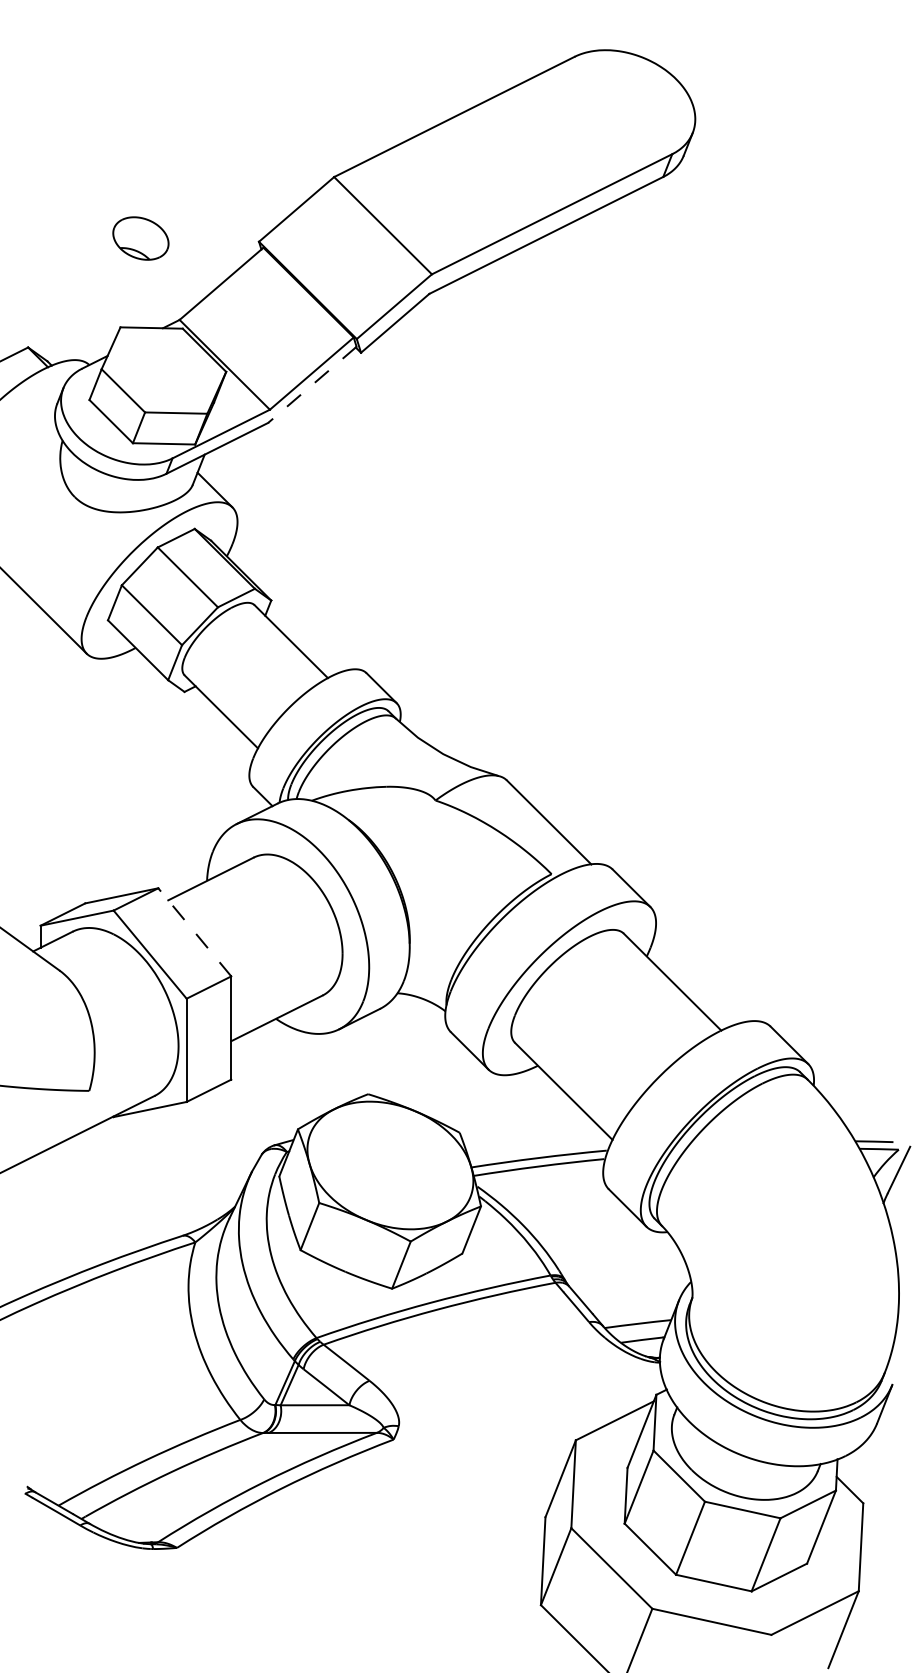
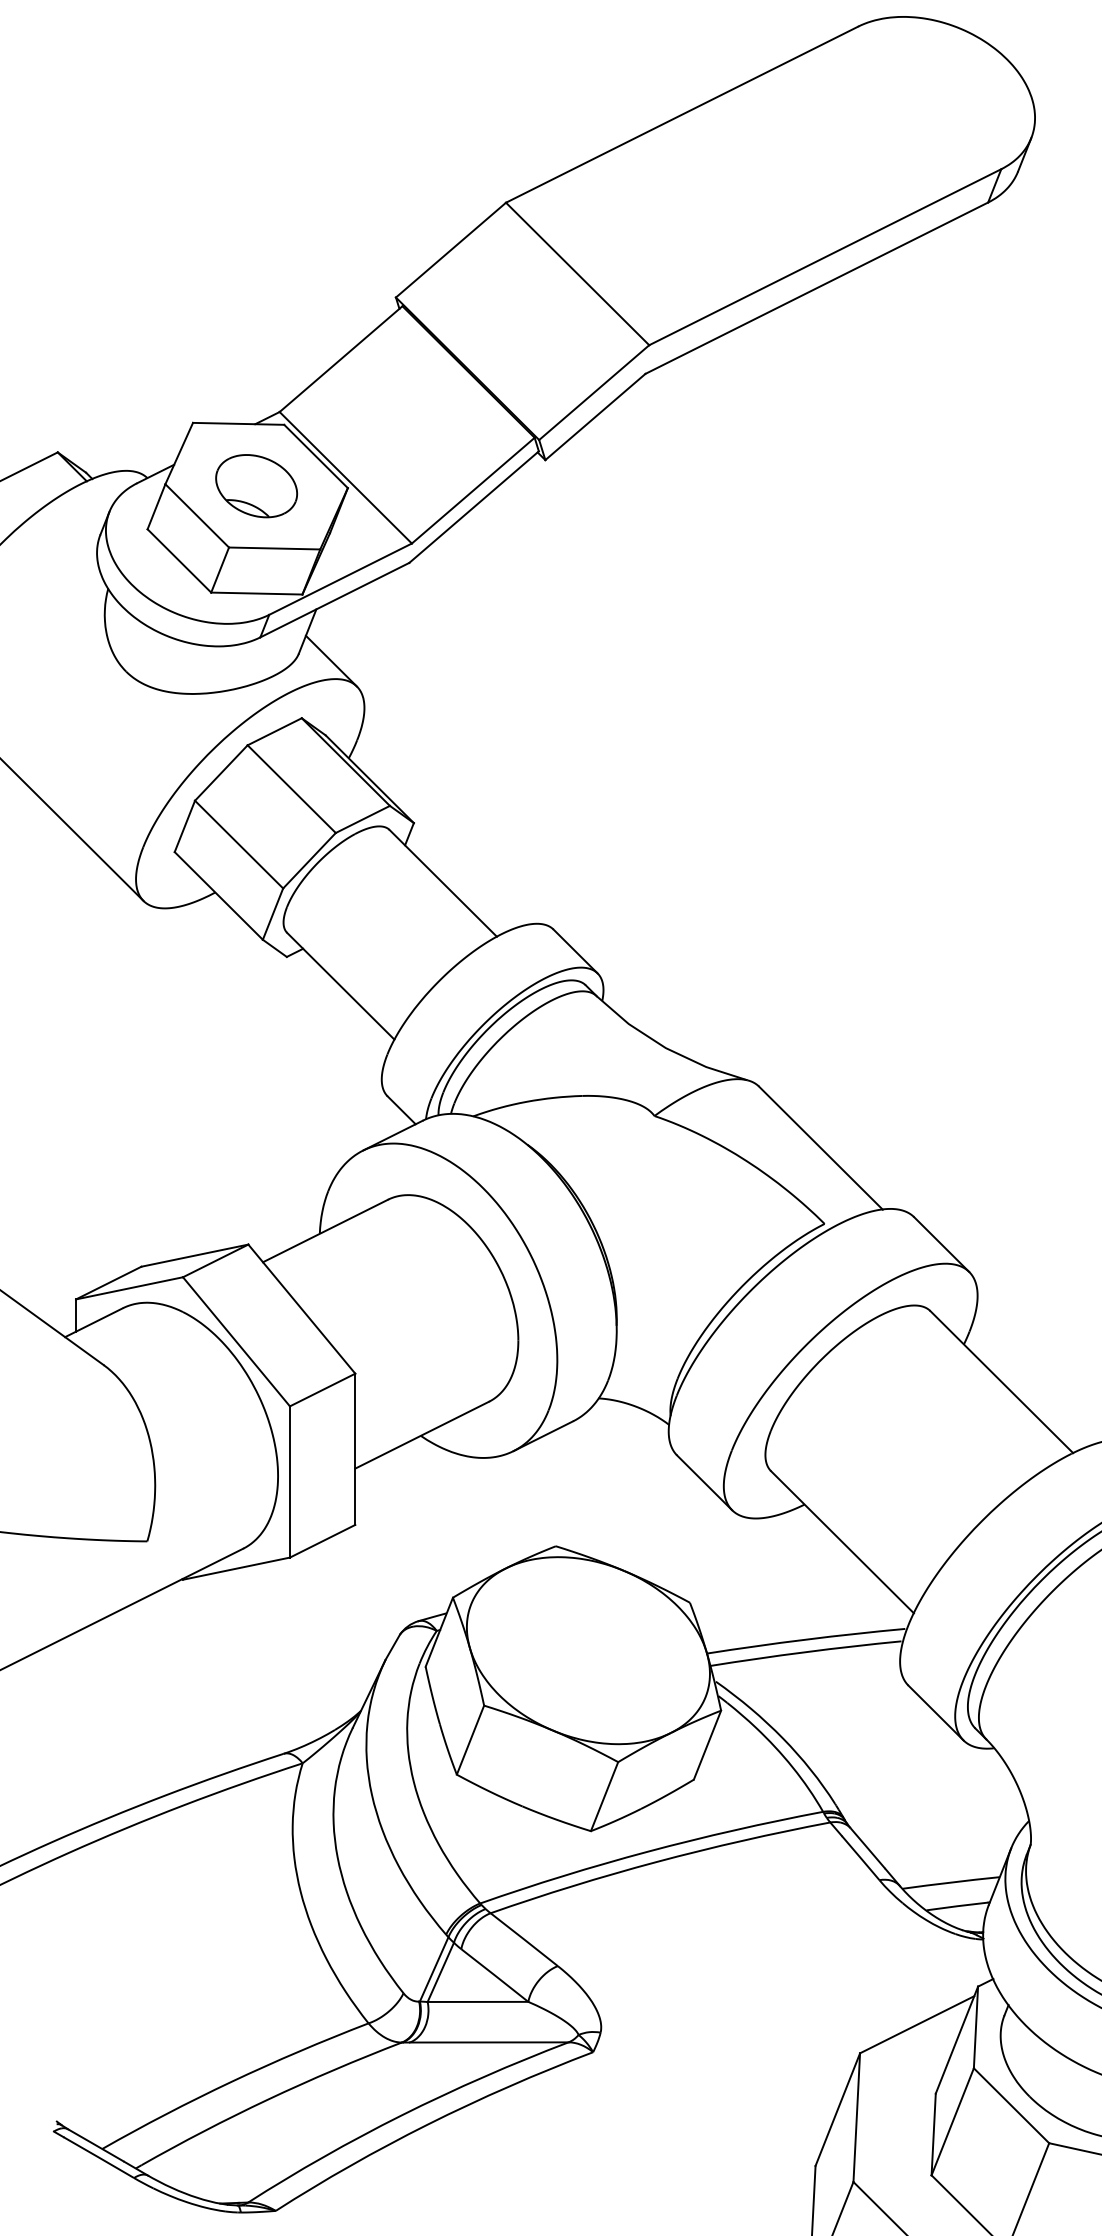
part: (140, 238) -> (255, 486), moved
line: (312, 385) -> (474, 508), dashed -> solid
line: (194, 931) -> (301, 1307), dashed -> solid

